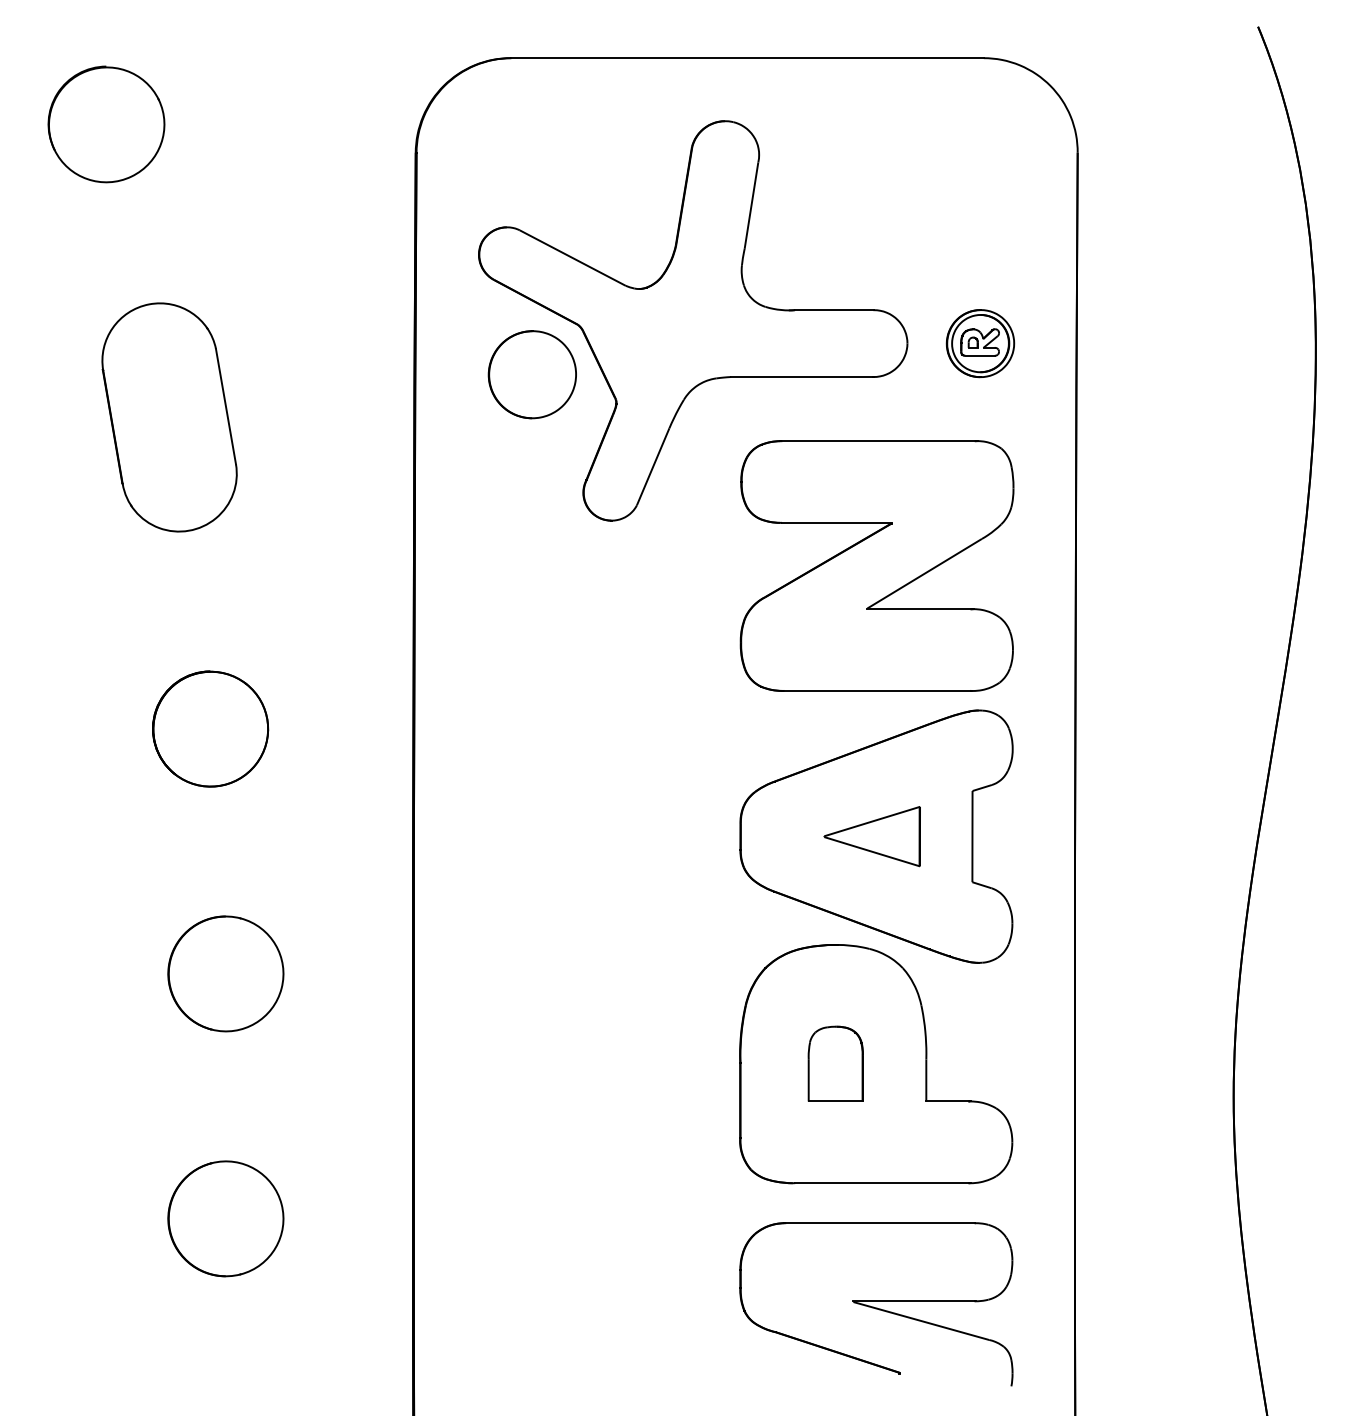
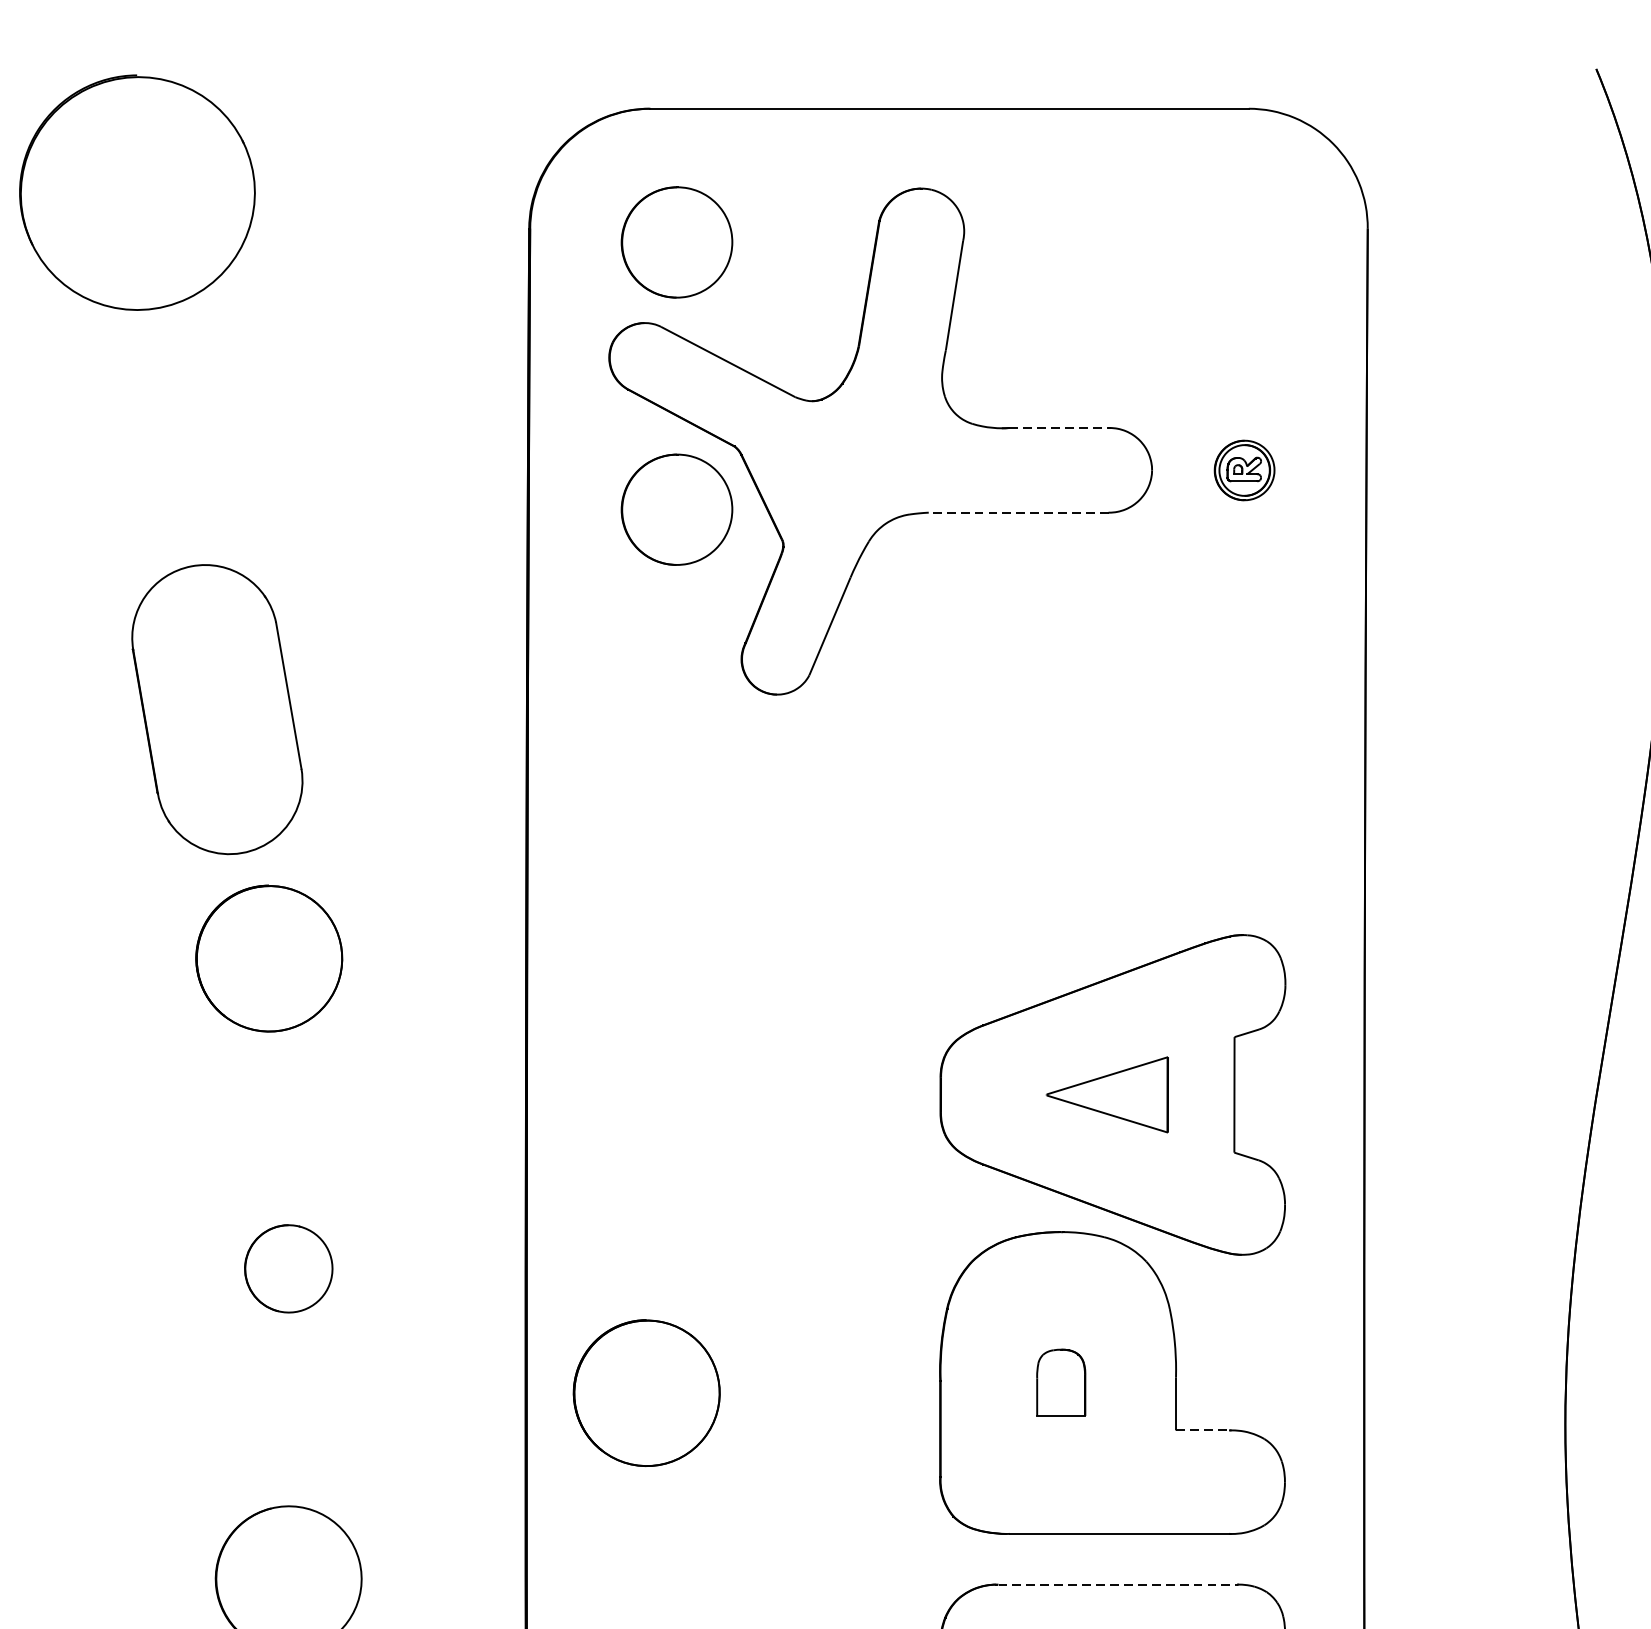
part: (106, 124) -> (137, 192), size x1.6
part: (531, 163) -> (675, 242), added
line: (834, 310) -> (1059, 428), solid -> dashed
part: (980, 343) -> (1244, 470), size x0.7
line: (801, 377) -> (1017, 513), solid -> dashed
part: (169, 417) -> (217, 709), moved
part: (876, 565) -> (1112, 751), removed
part: (225, 973) -> (288, 1268), size x0.6
part: (835, 1063) -> (1060, 1382), size x0.7
part: (508, 1071) -> (646, 1392), added
line: (947, 1101) -> (1202, 1430), solid -> dashed
line: (881, 1223) -> (1119, 1584), solid -> dashed

